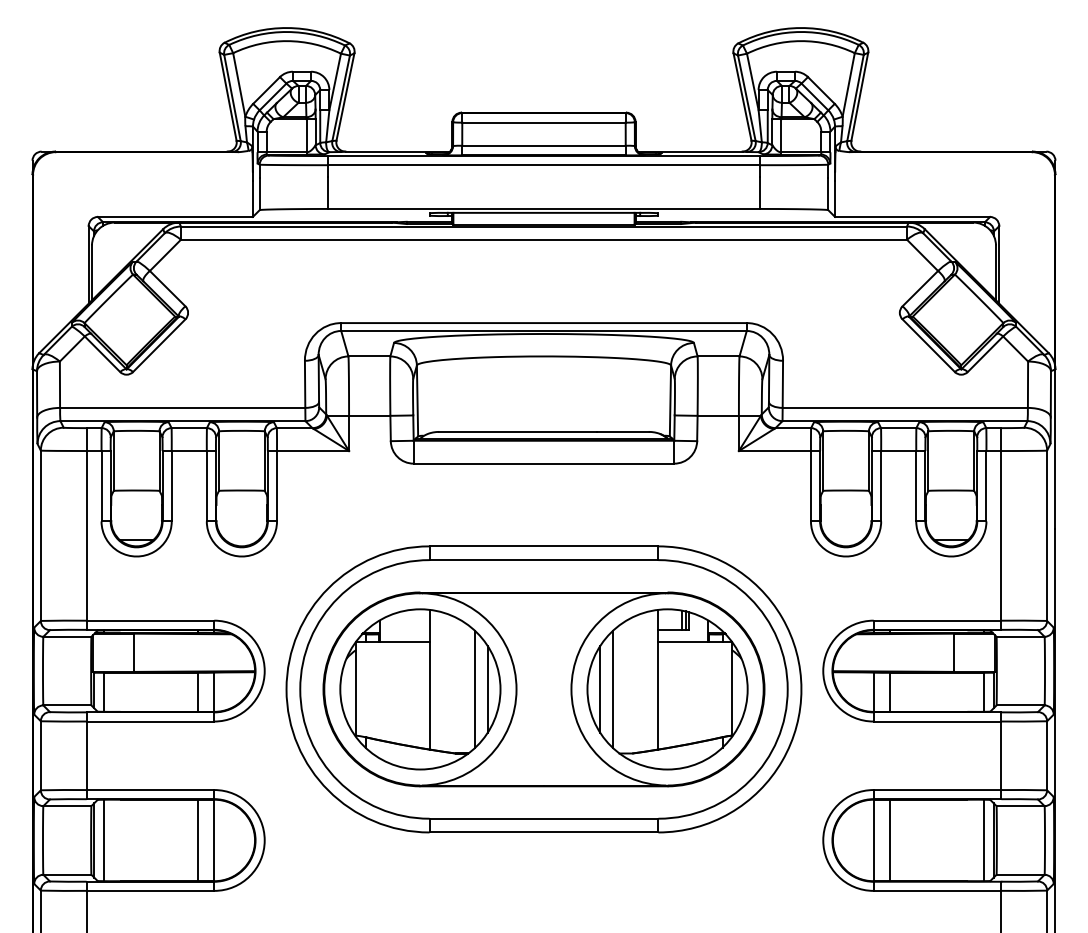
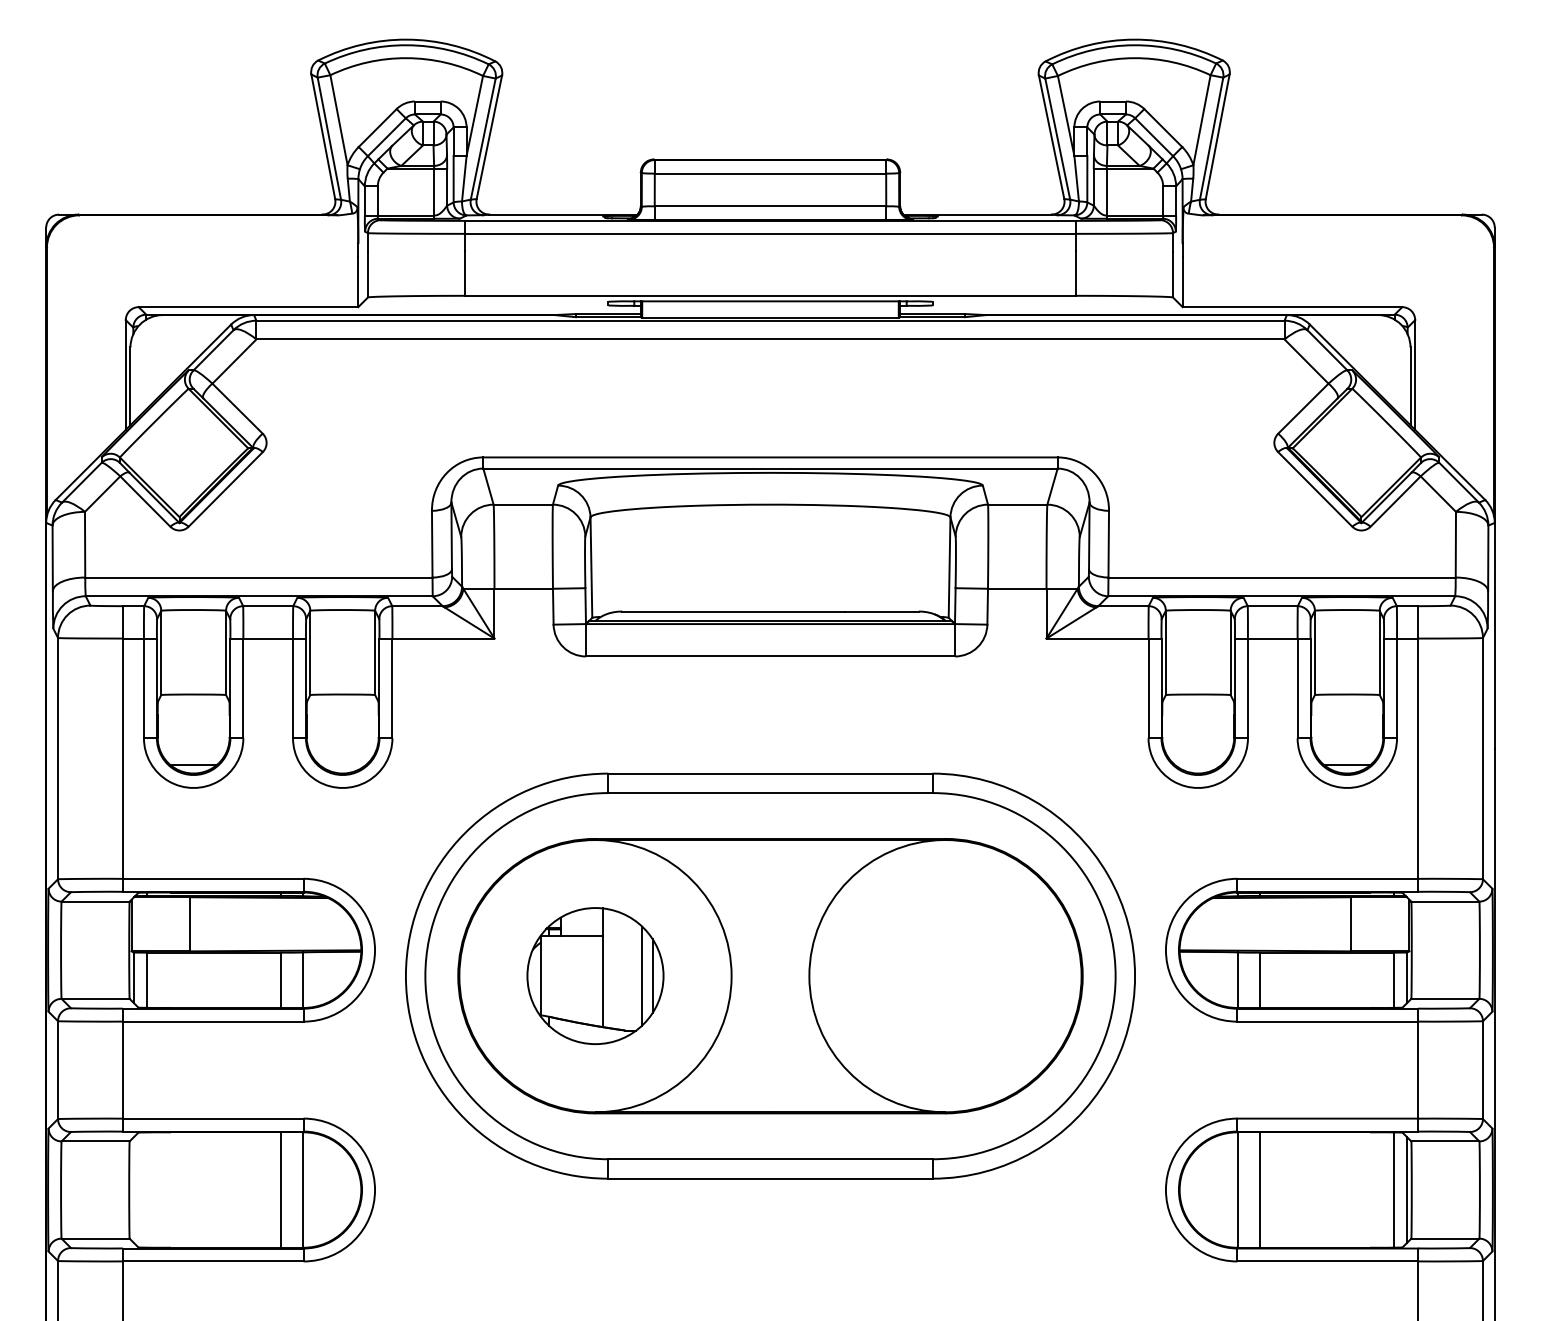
part: (420, 688) -> (595, 975), size x0.6
part: (667, 688) -> (945, 975), removed
line: (94, 840) -> (133, 1189), removed
line: (103, 840) -> (146, 1189), removed

